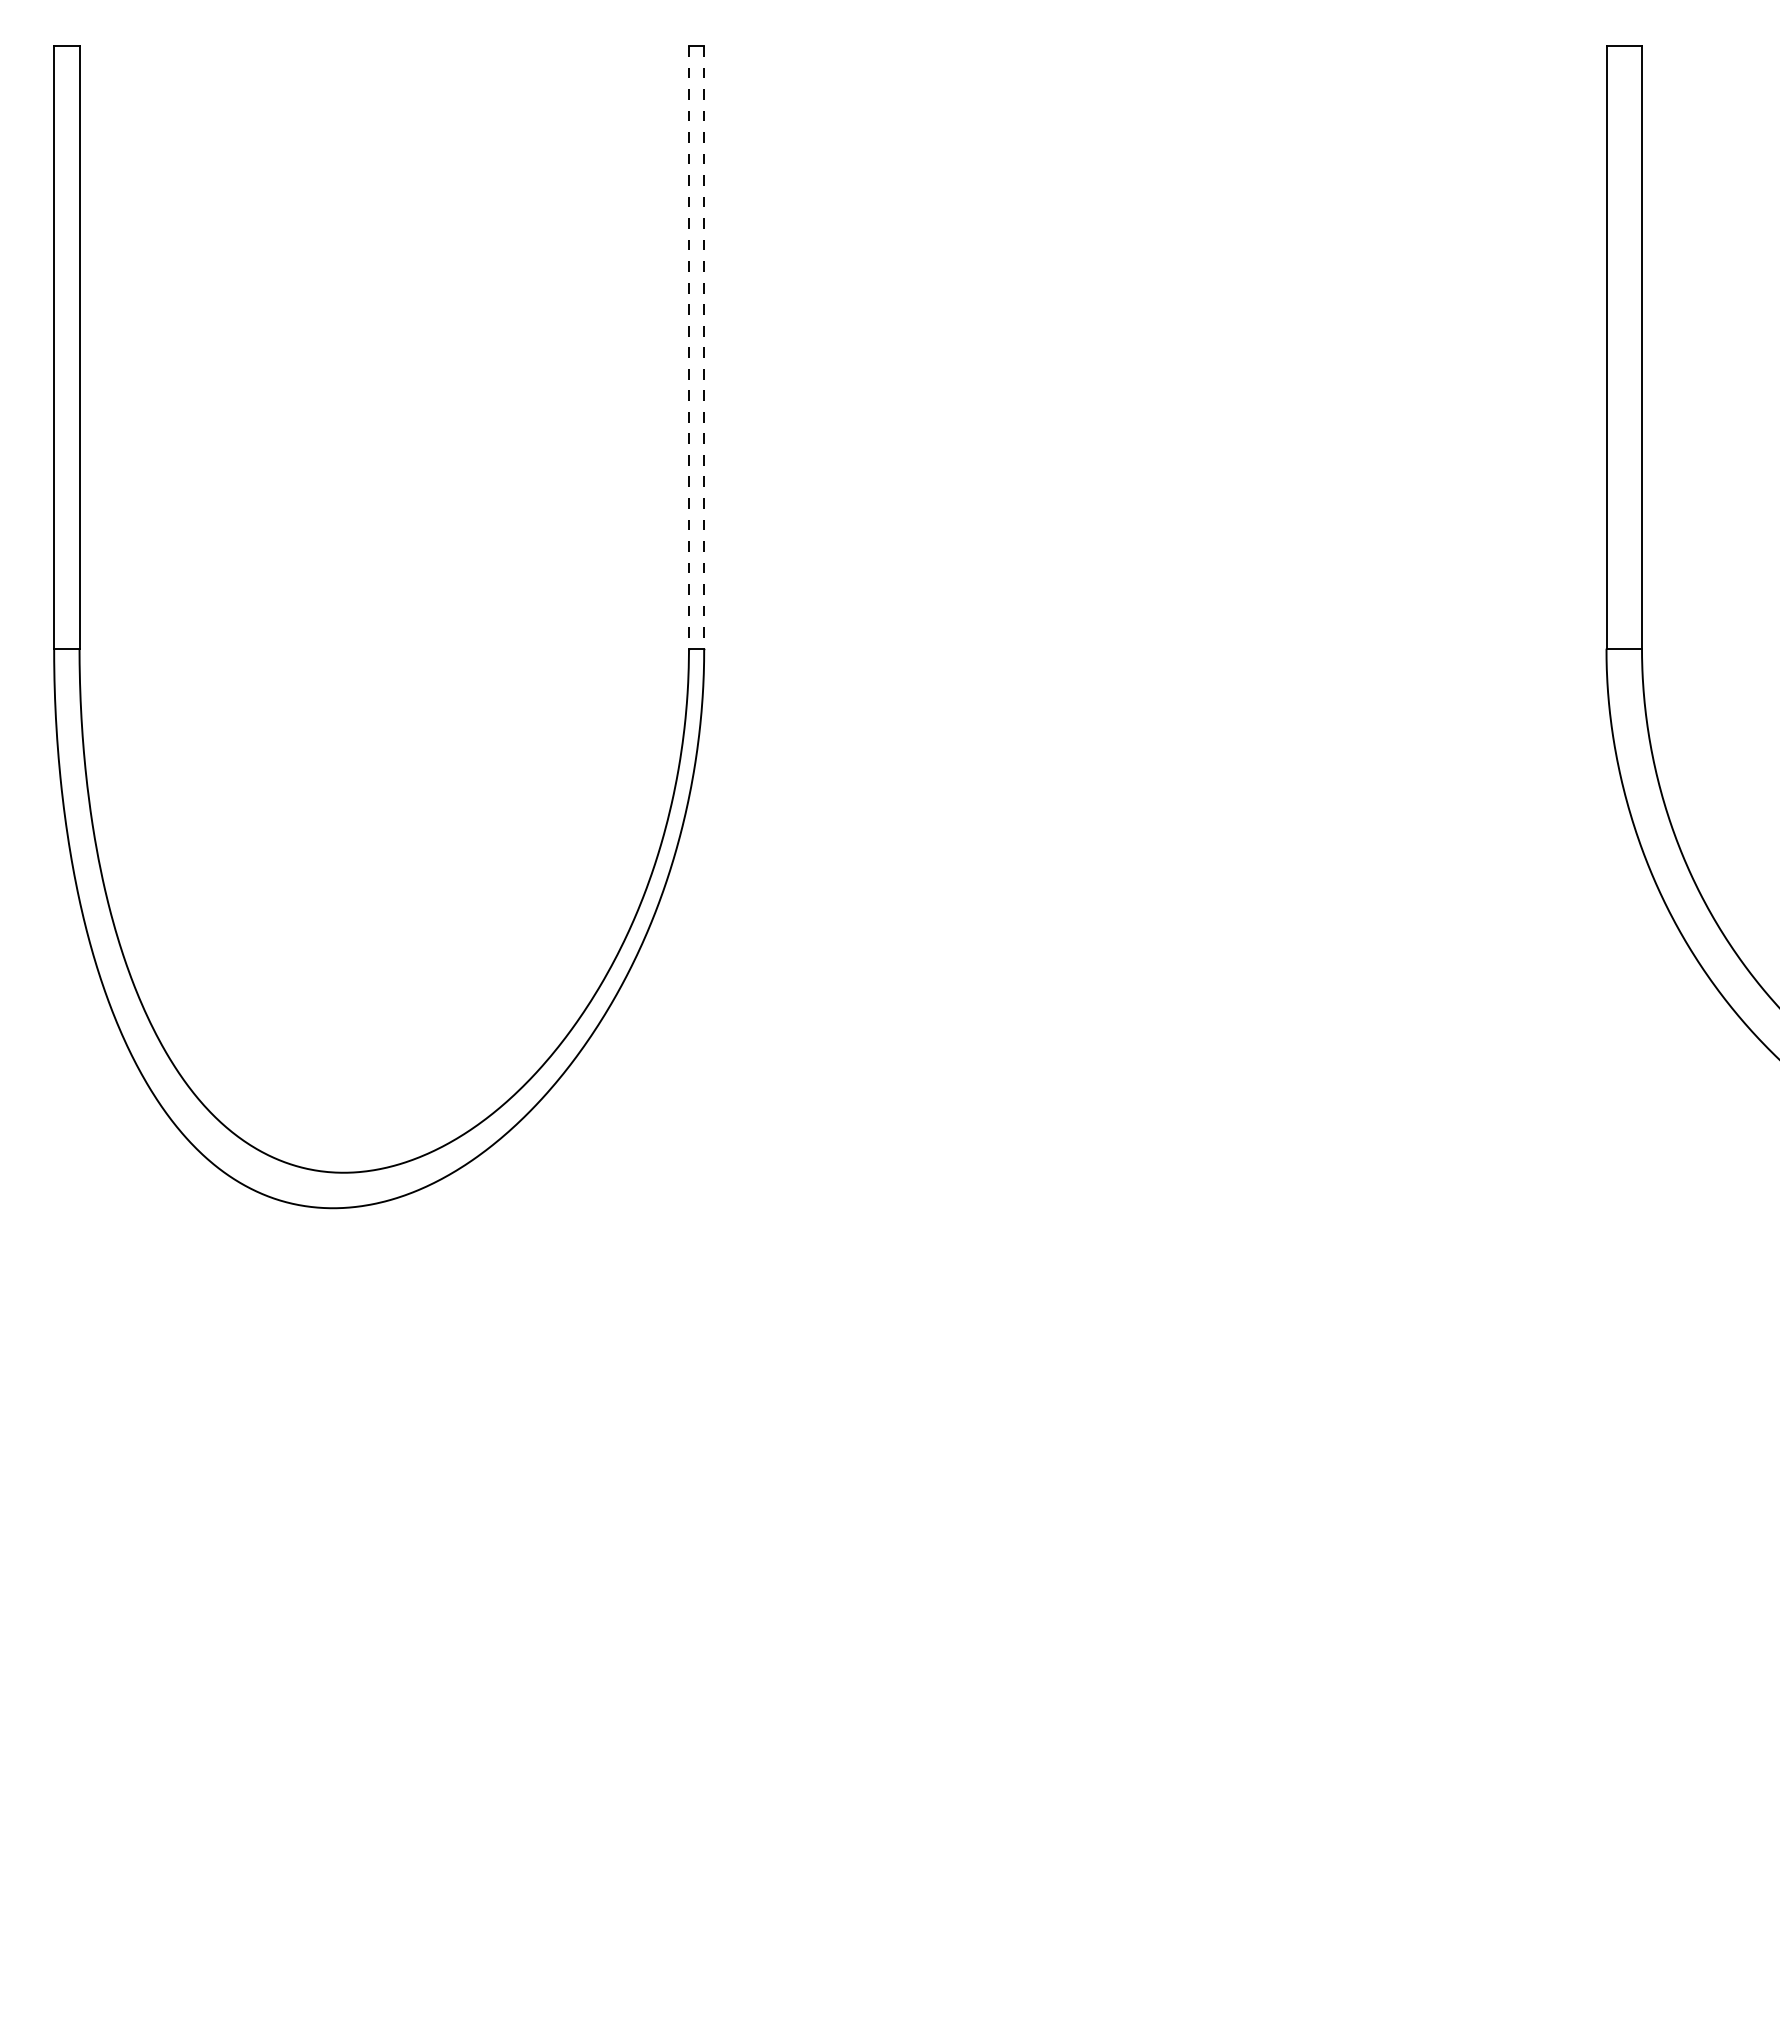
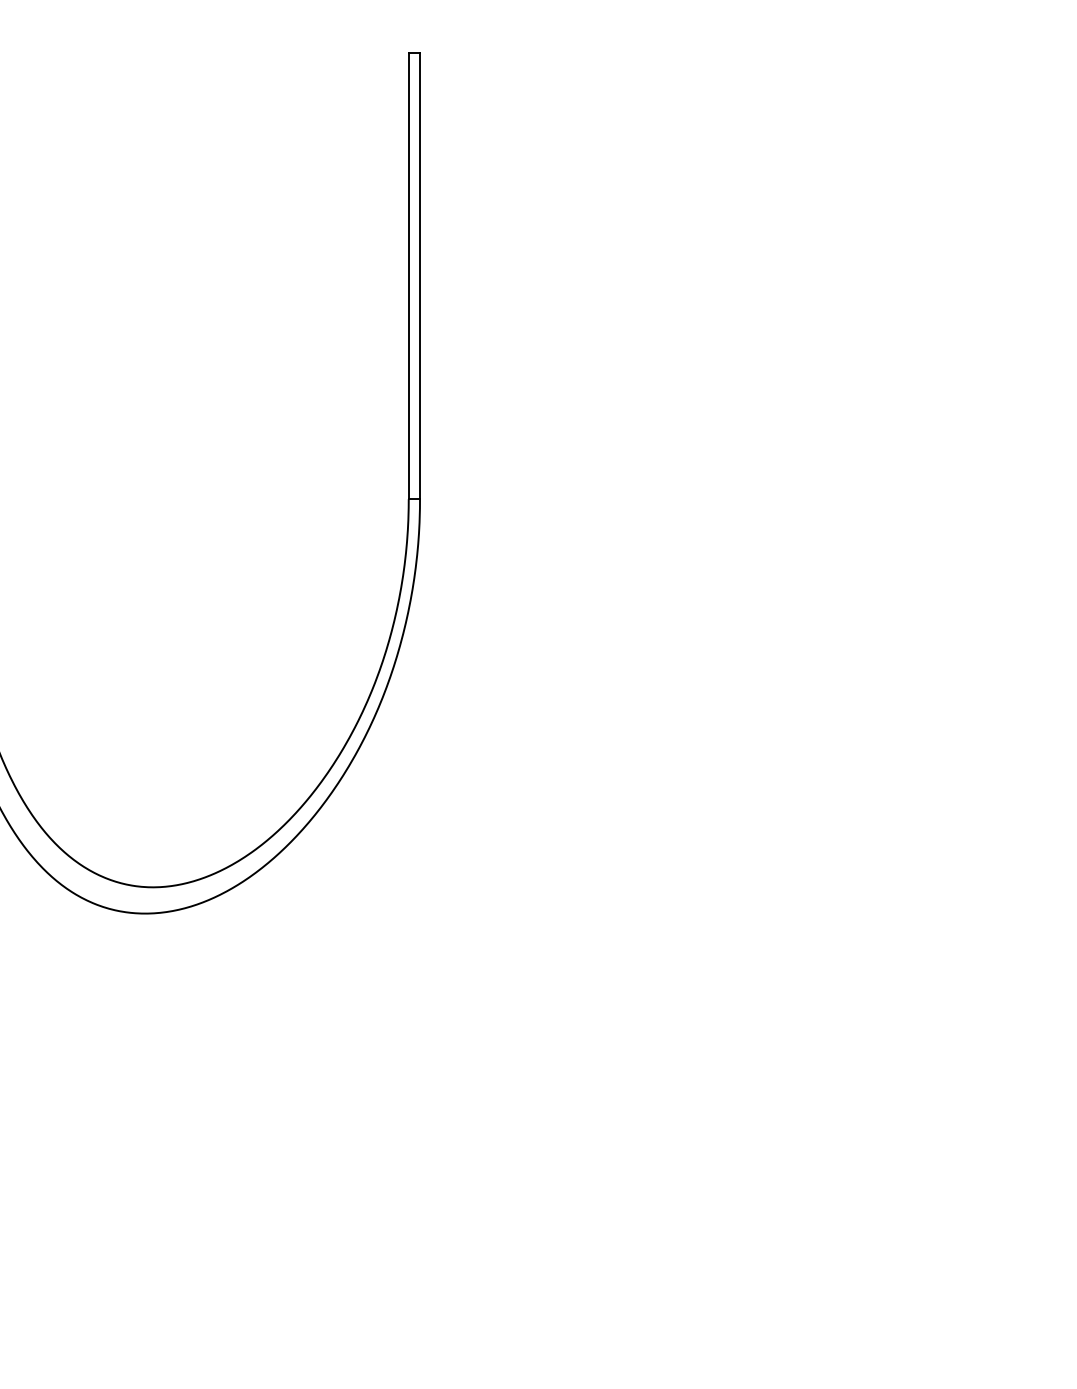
line: (688, 347) -> (408, 276), dashed -> solid
line: (704, 347) -> (420, 276), dashed -> solid

